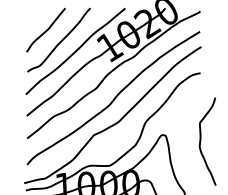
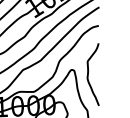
curve: (201, 141) -> (88, 74), moved

